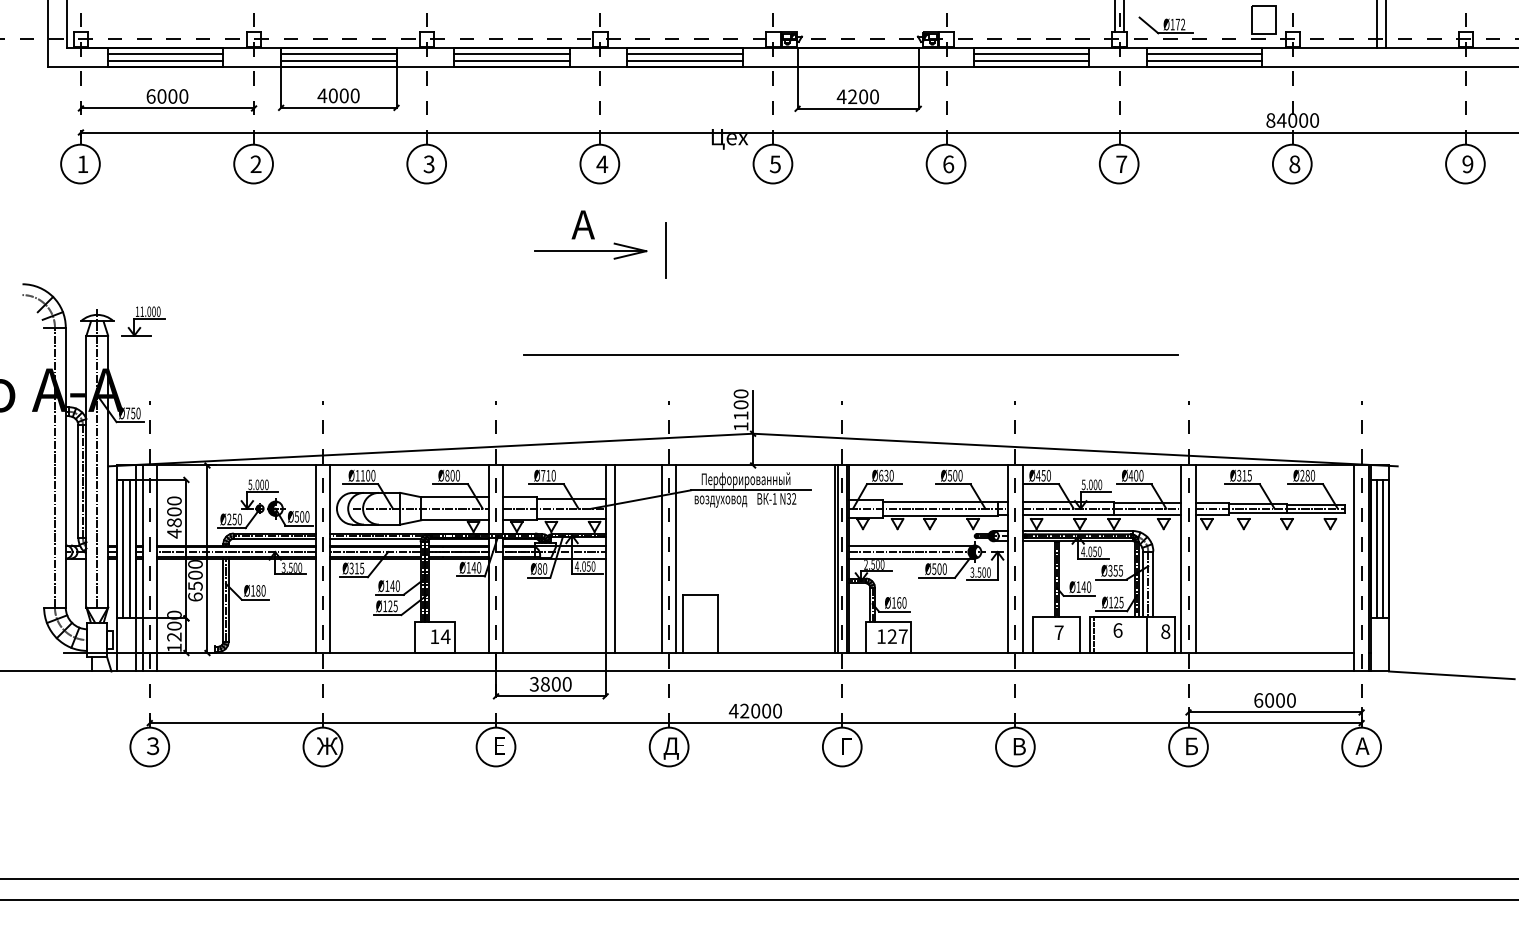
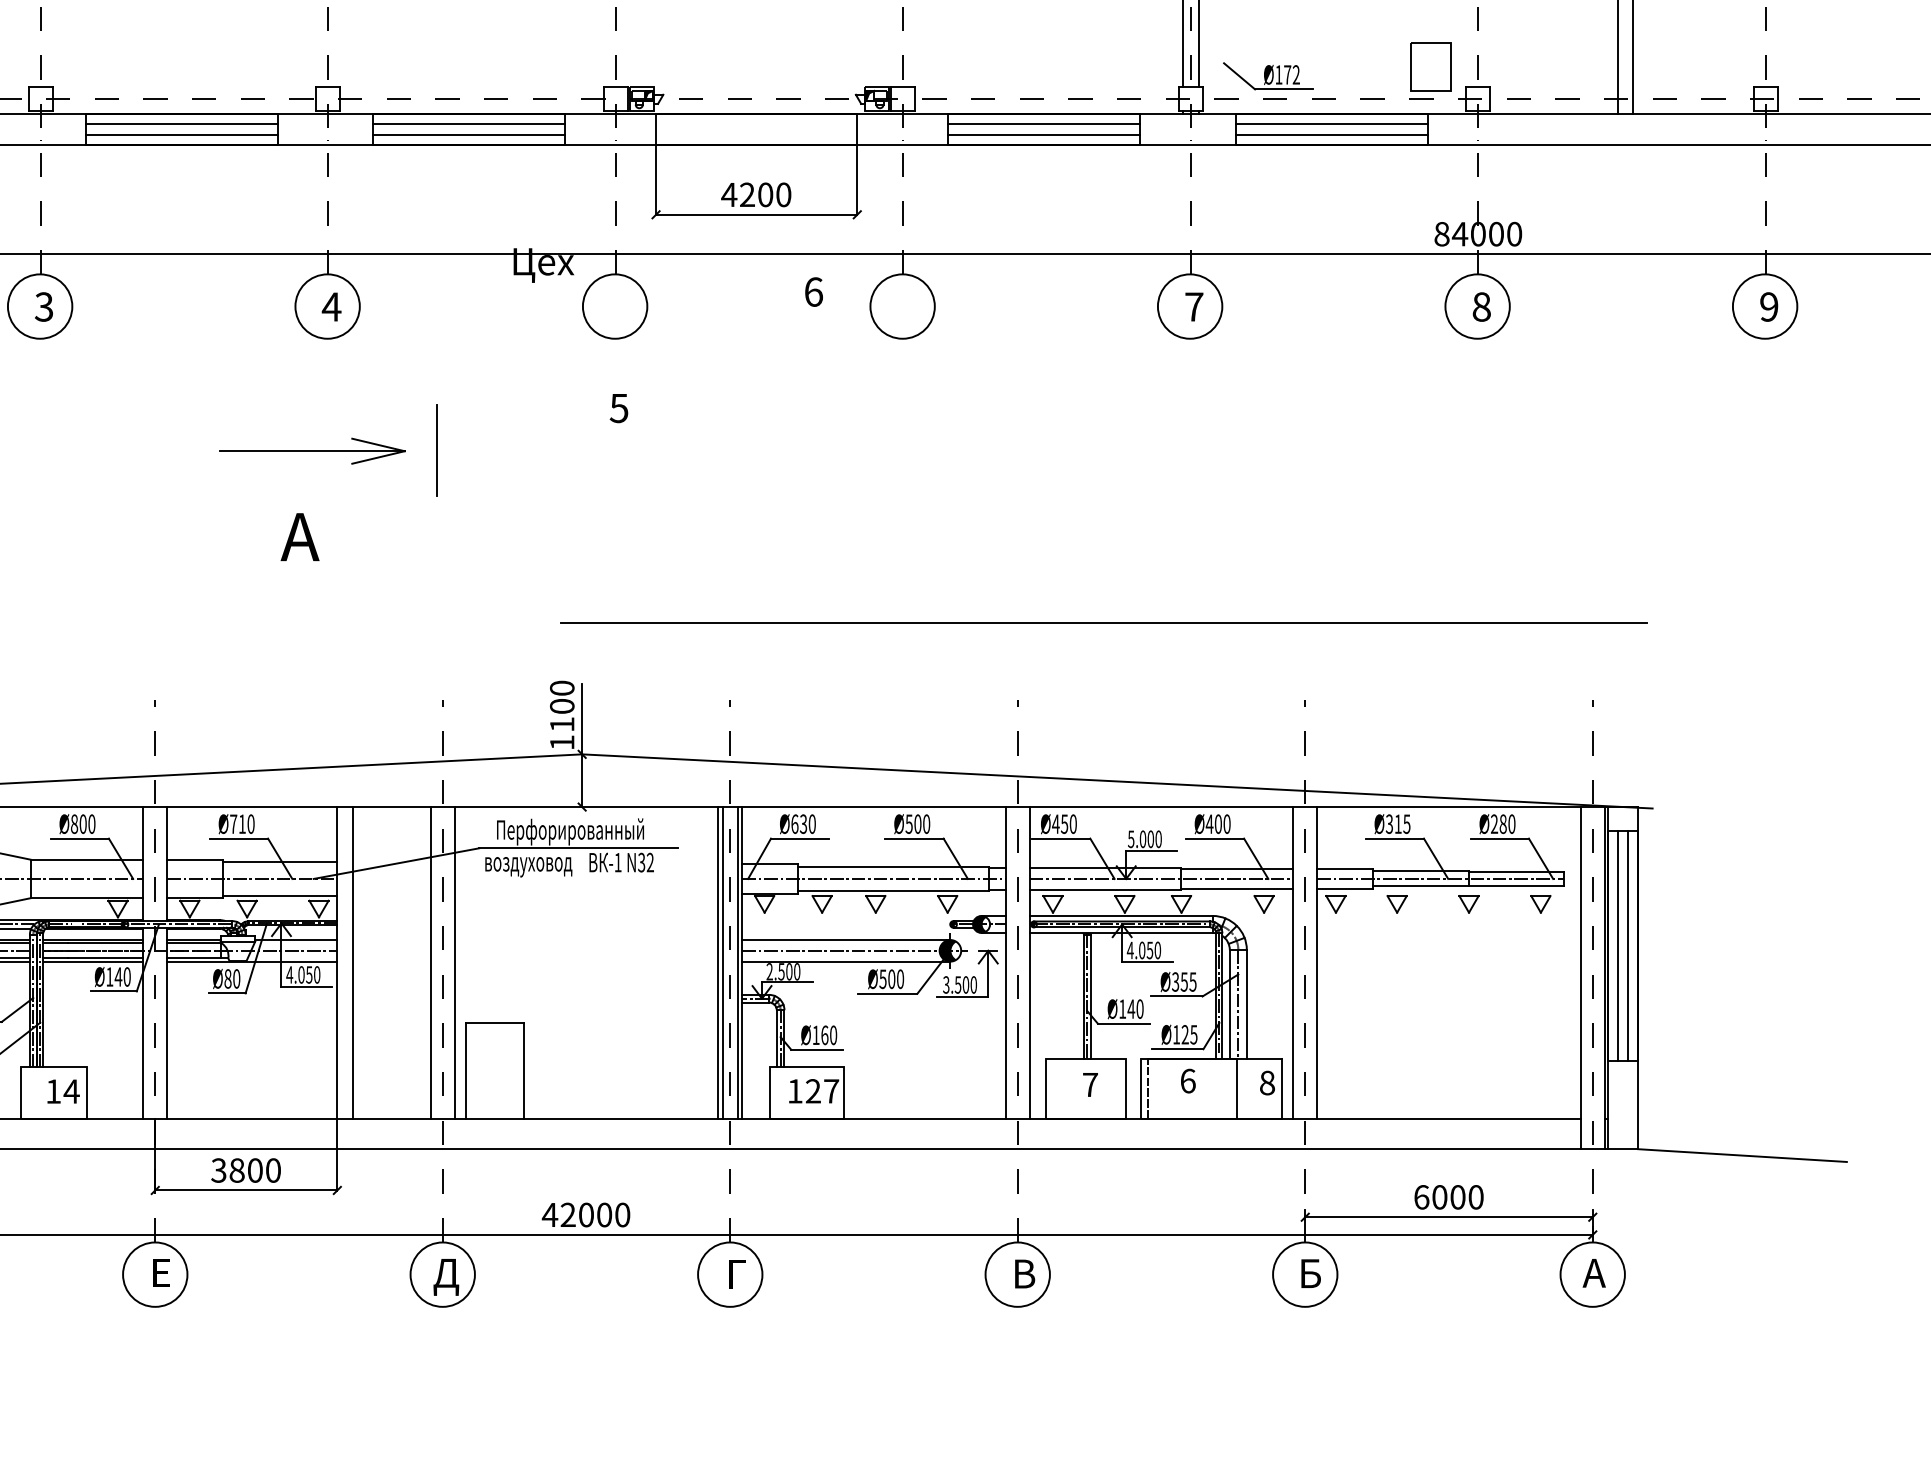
text: (775, 164) -> (619, 408), moved
text: (948, 164) -> (813, 292), moved
text: (582, 224) -> (298, 536), moved
line: (850, 354) -> (1102, 622), moved

